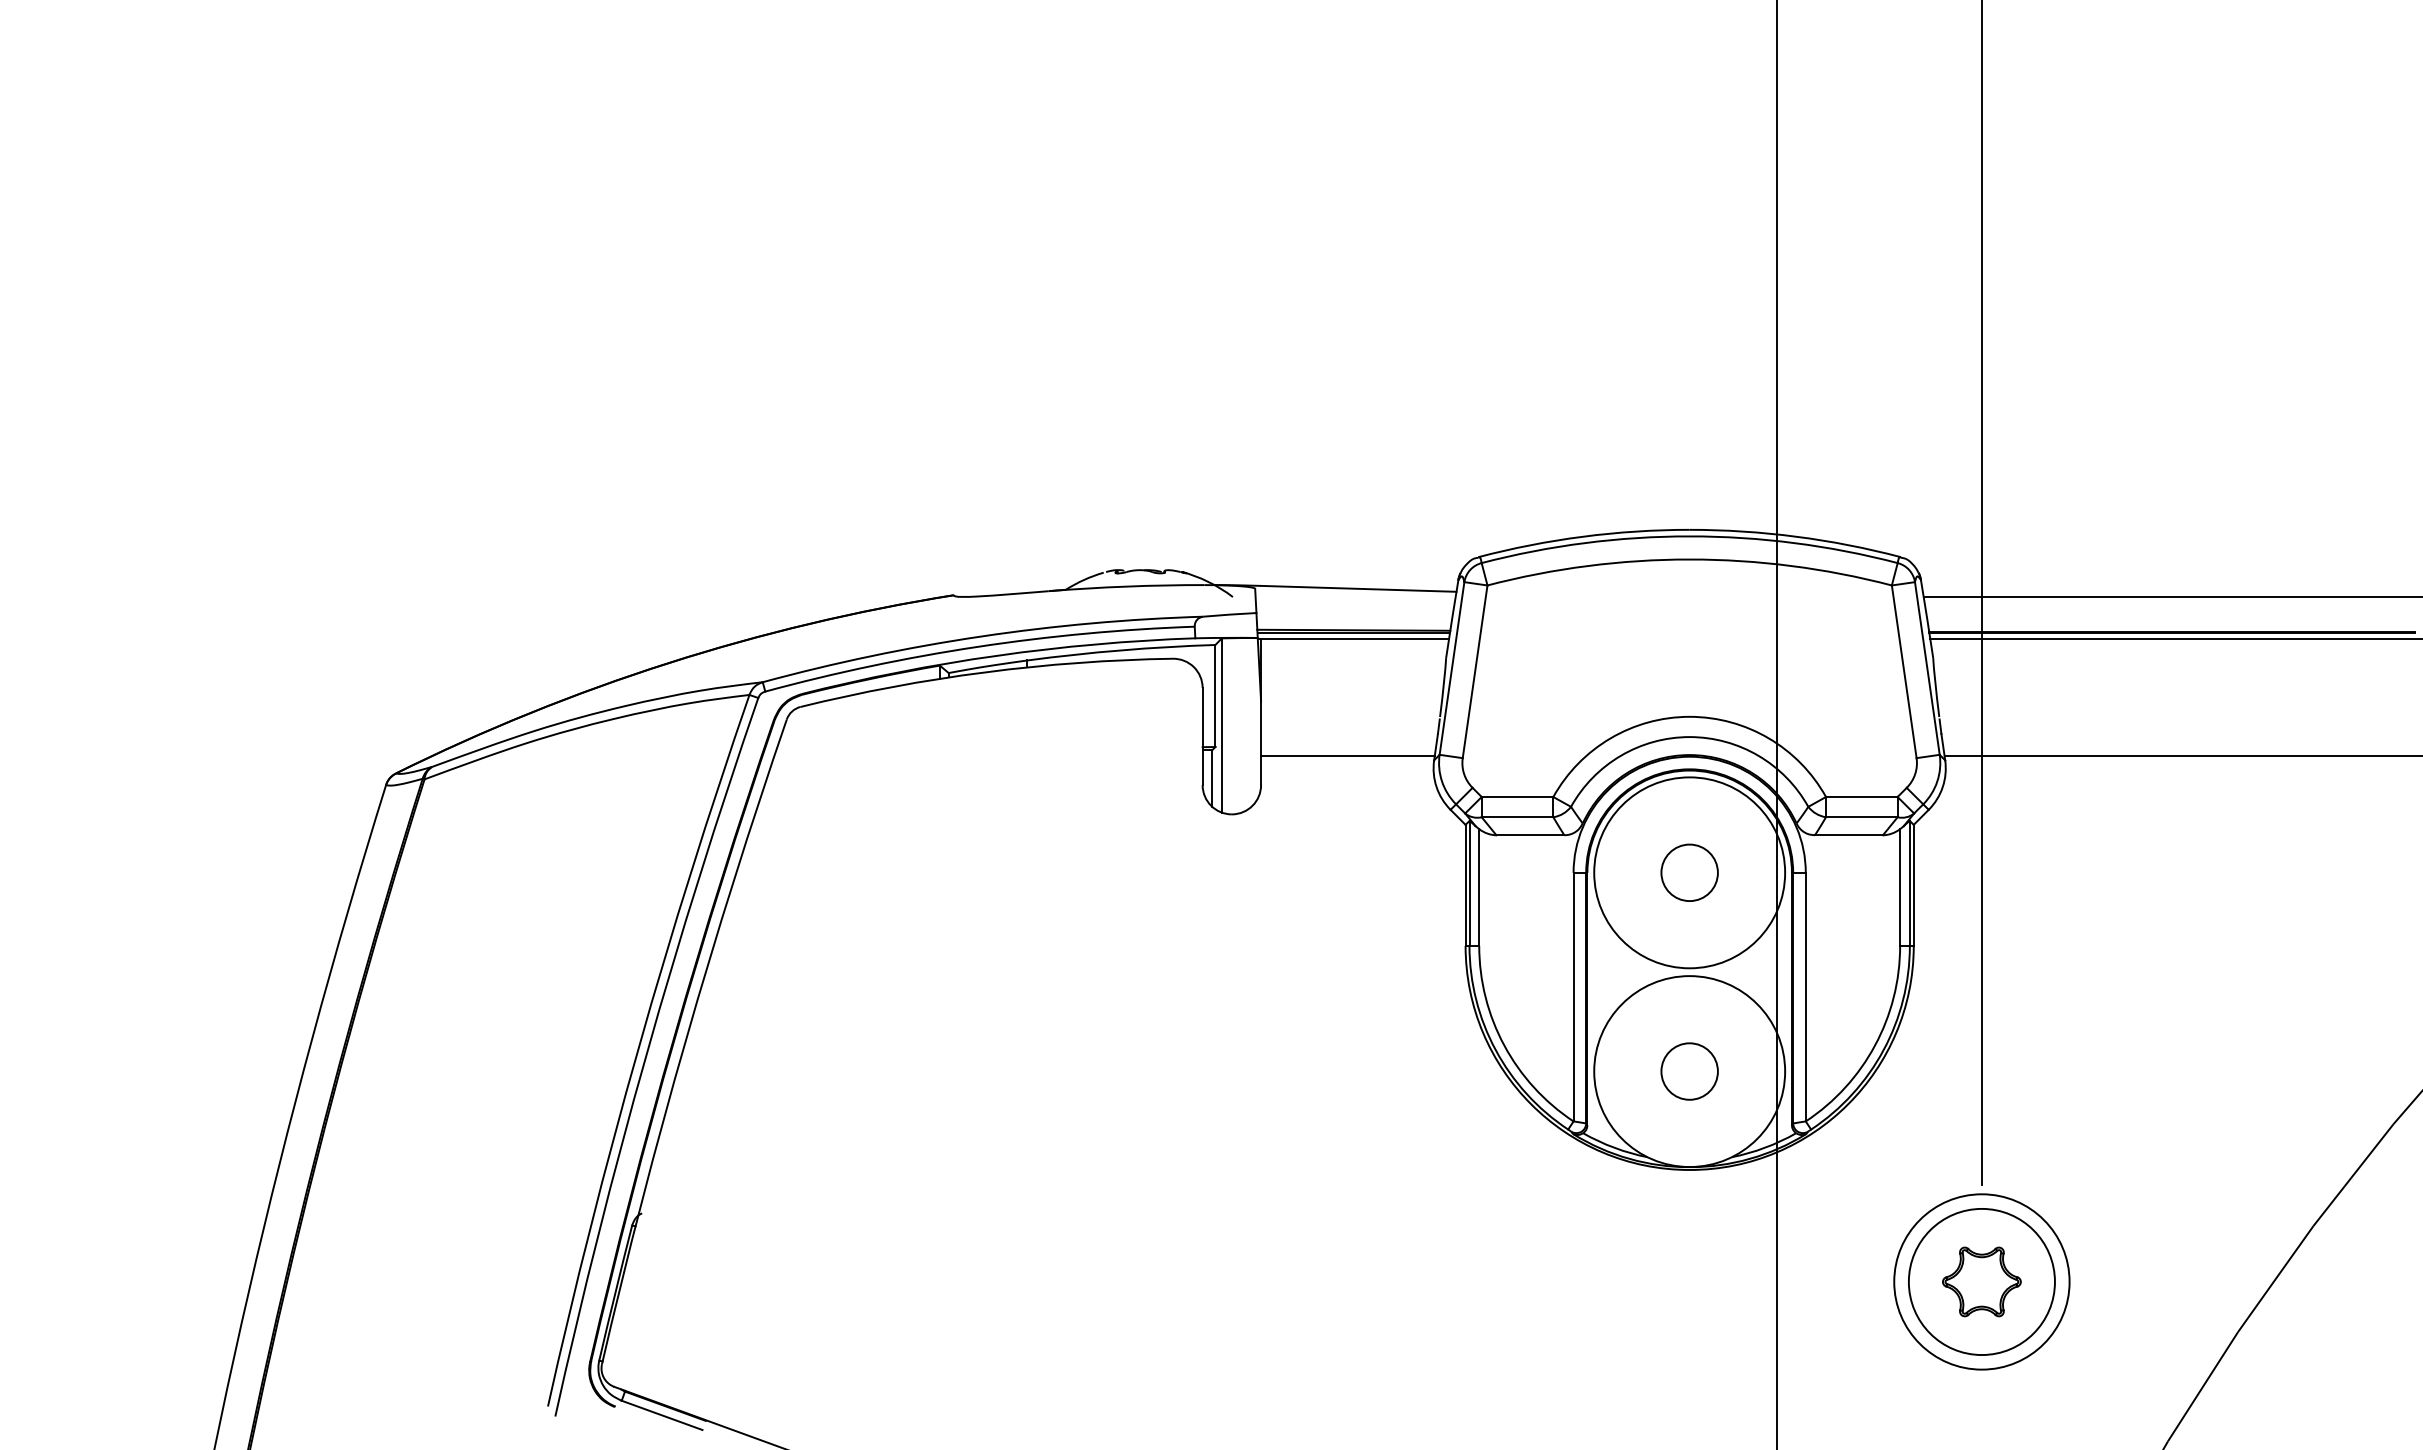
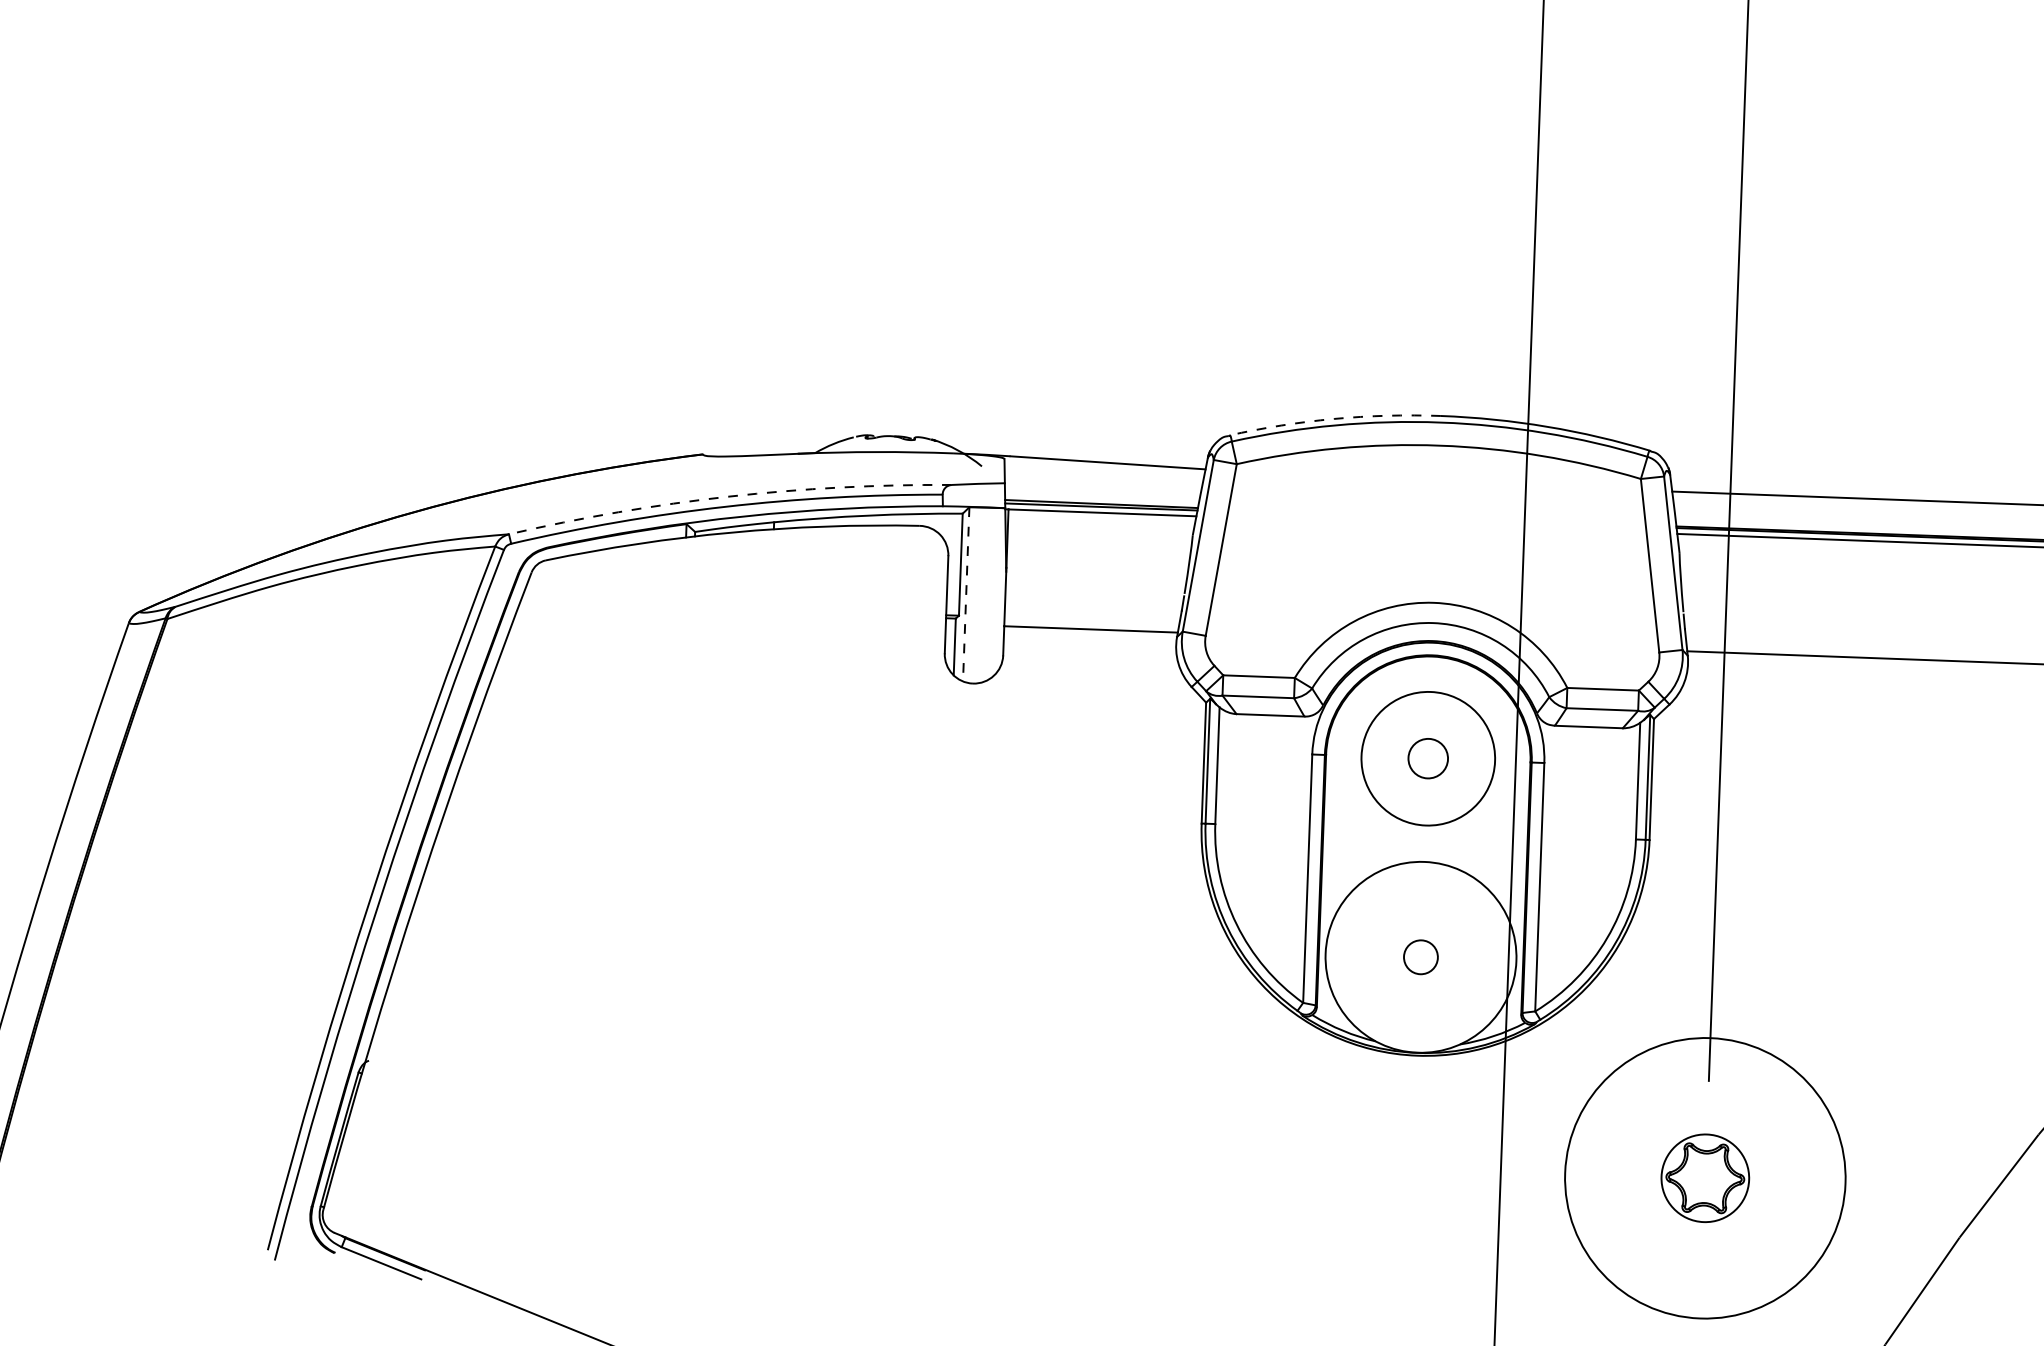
arc: (1583, 536) -> (1334, 418), solid -> dashed
arc: (981, 636) -> (729, 496), solid -> dashed
line: (1221, 726) -> (965, 595), solid -> dashed
circle: (1689, 872) -> (1428, 758), size x0.7
circle: (1689, 872) -> (1428, 758), size x0.7
circle: (1689, 1071) -> (1420, 957), size x0.6
circle: (1981, 1281) -> (1704, 1177), size x0.6
circle: (1981, 1281) -> (1704, 1177), size x1.6

